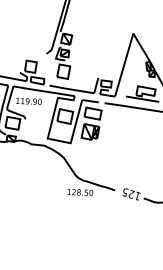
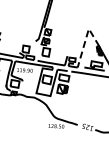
line: (129, 49) -> (86, 38), solid -> dashed

